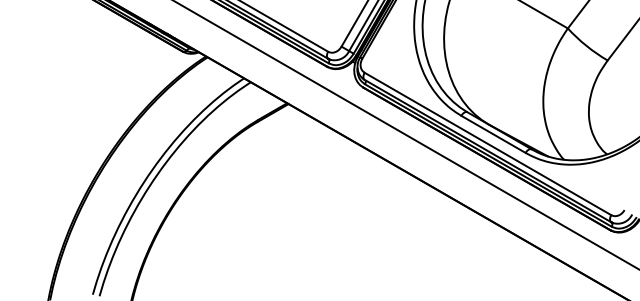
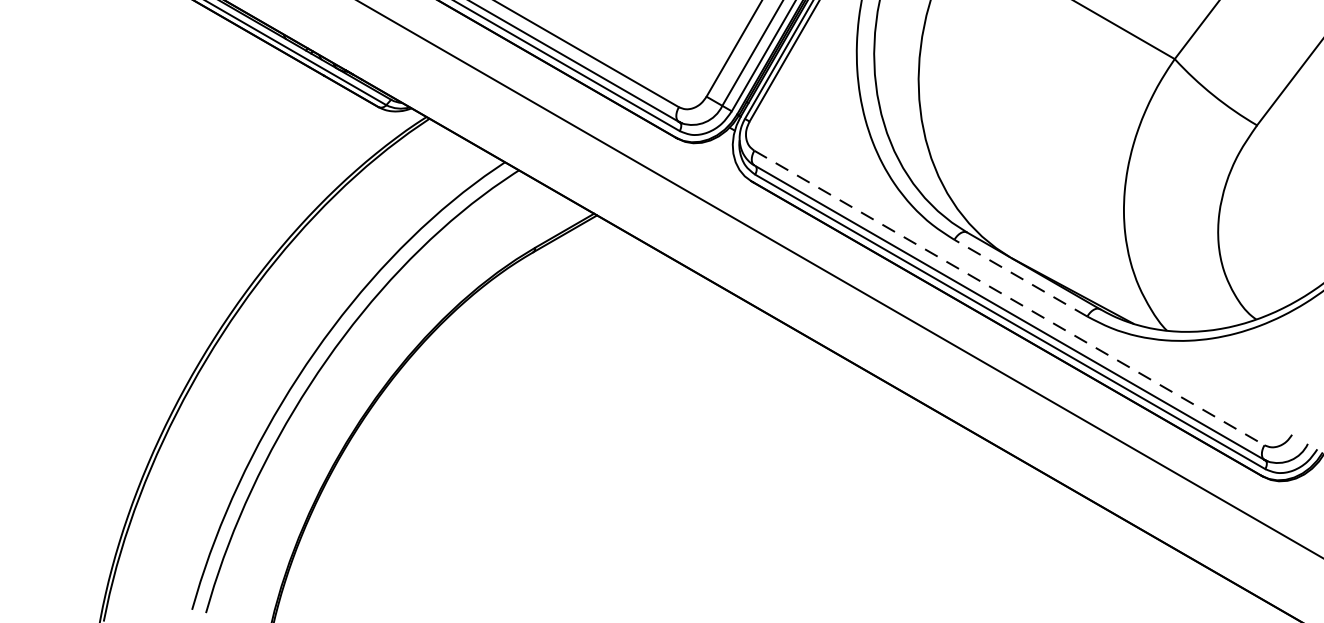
line: (493, 134) -> (1020, 278), solid -> dashed
line: (488, 144) -> (1010, 299), solid -> dashed

